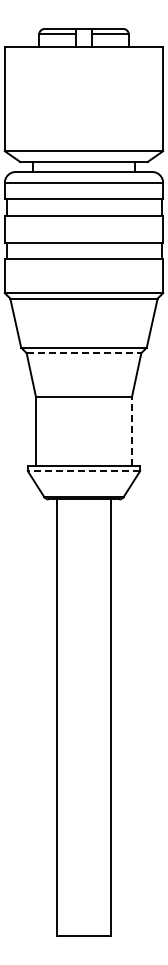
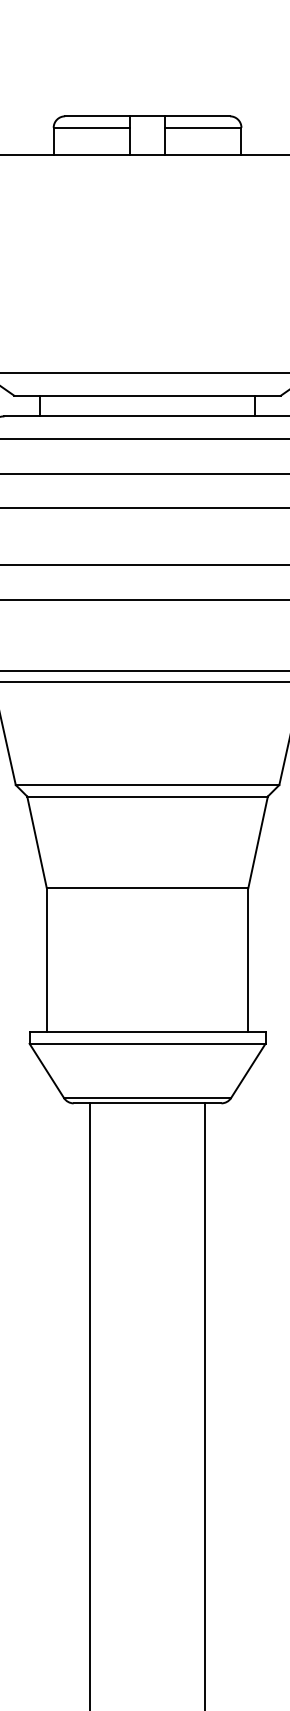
line: (84, 353) -> (148, 797), dashed -> solid
line: (132, 430) -> (249, 958), dashed -> solid
line: (83, 471) -> (146, 1044), dashed -> solid

